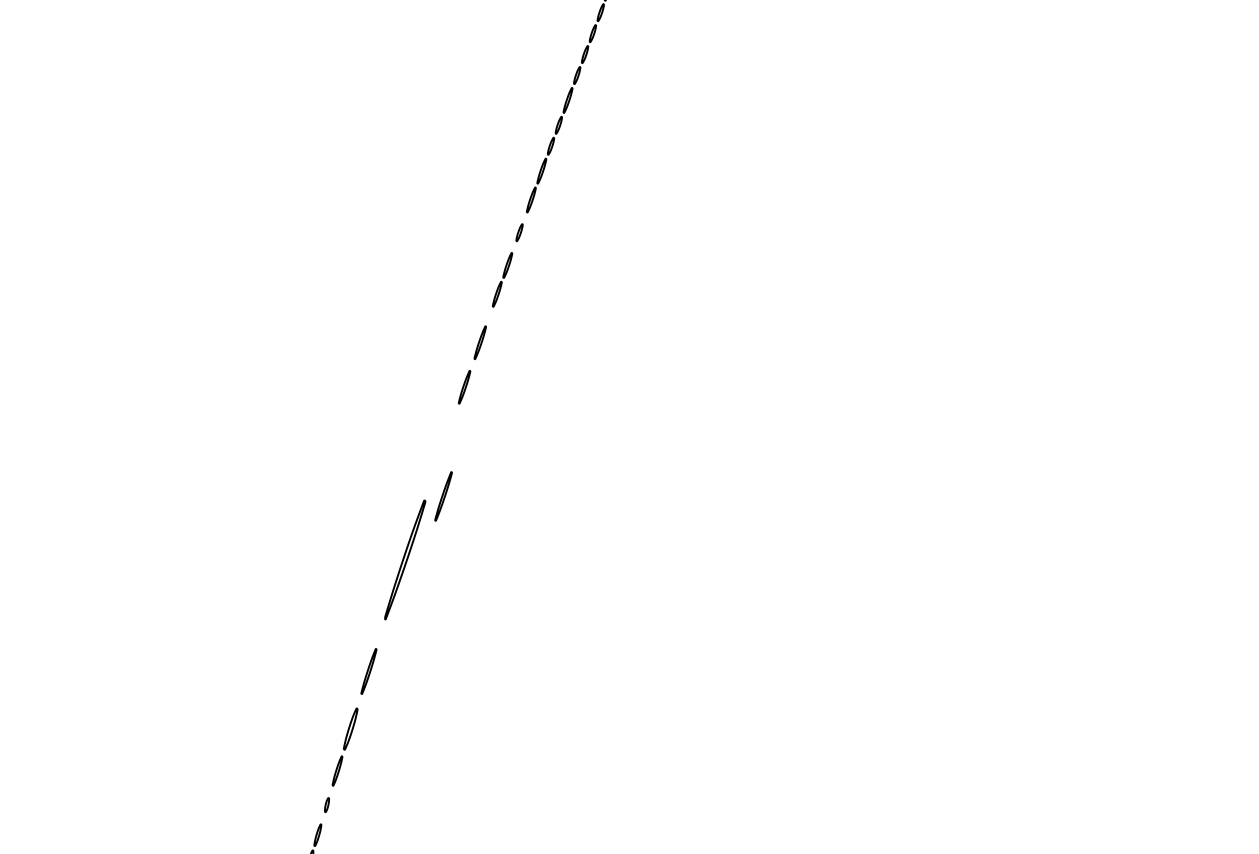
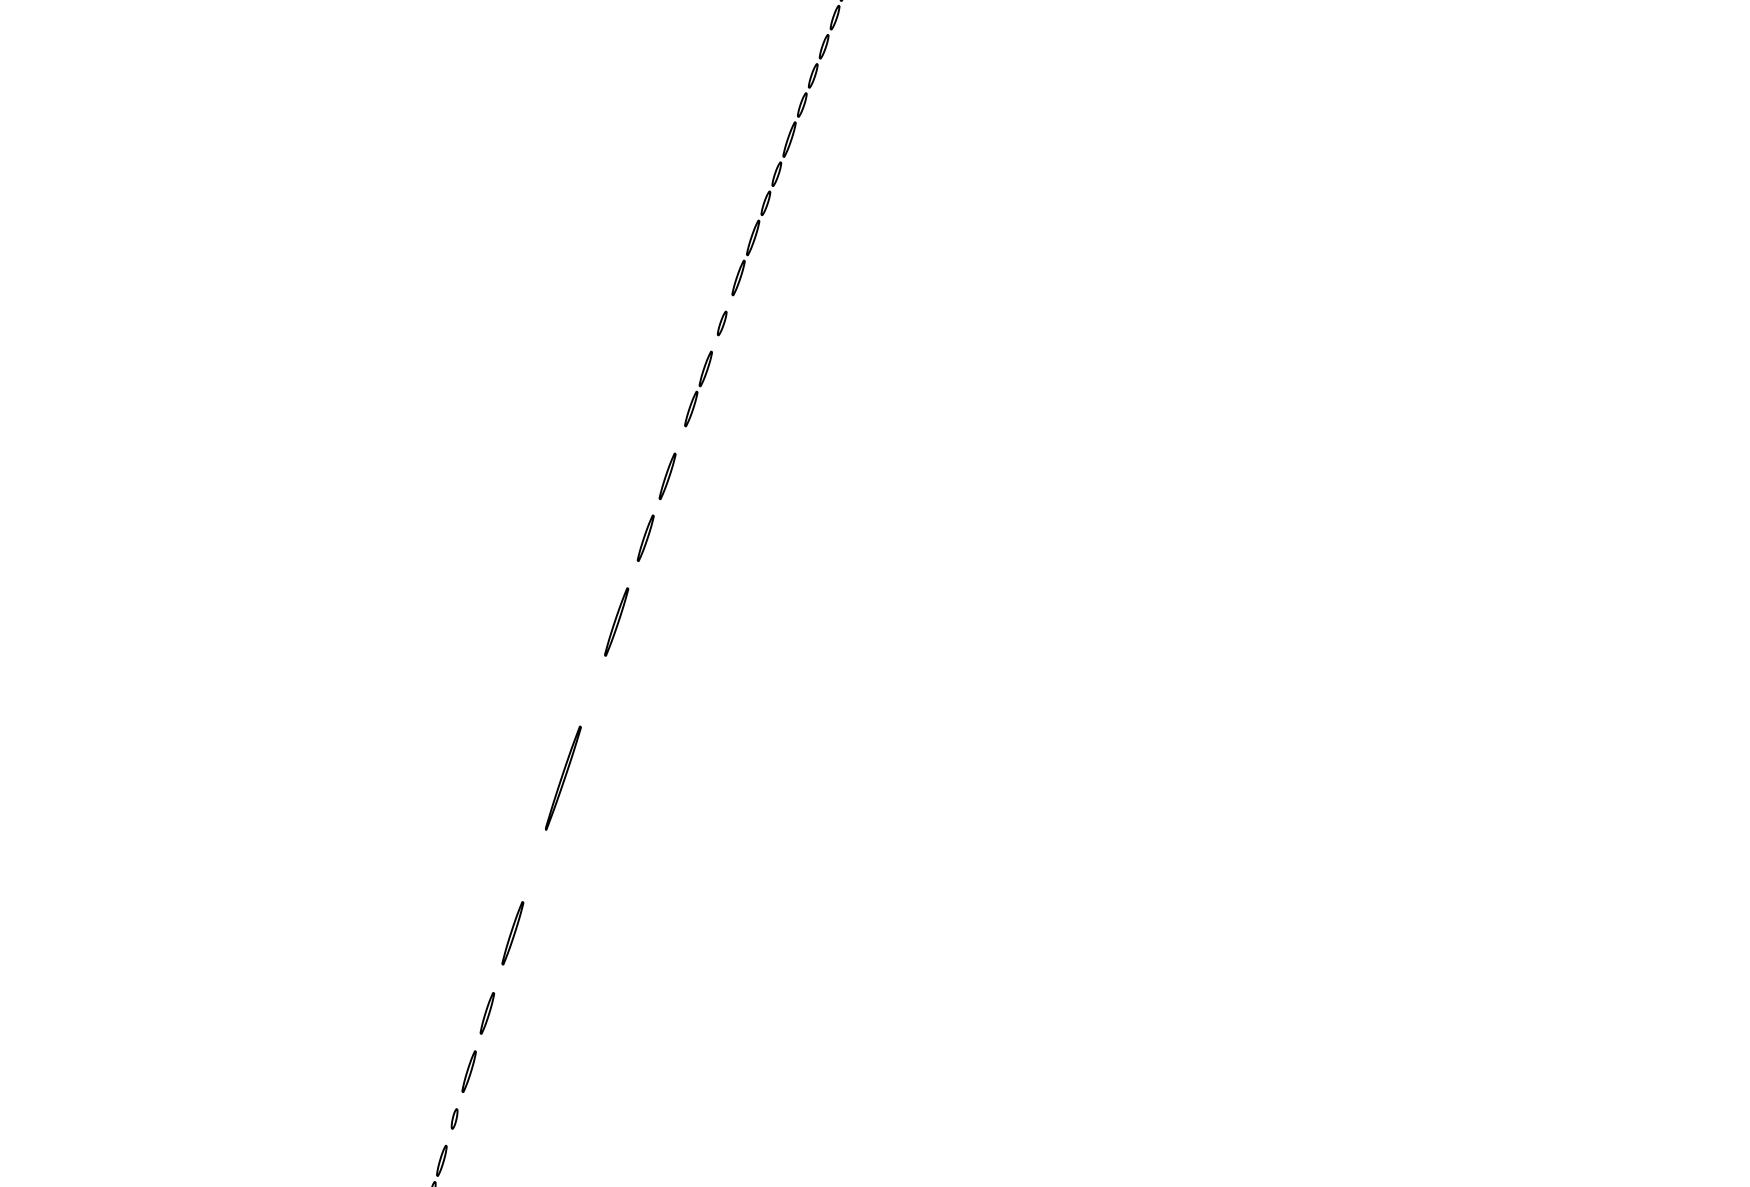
part: (443, 496) -> (616, 621), moved
part: (405, 559) -> (563, 777), size x0.62
part: (349, 729) -> (486, 1013), size x0.71

